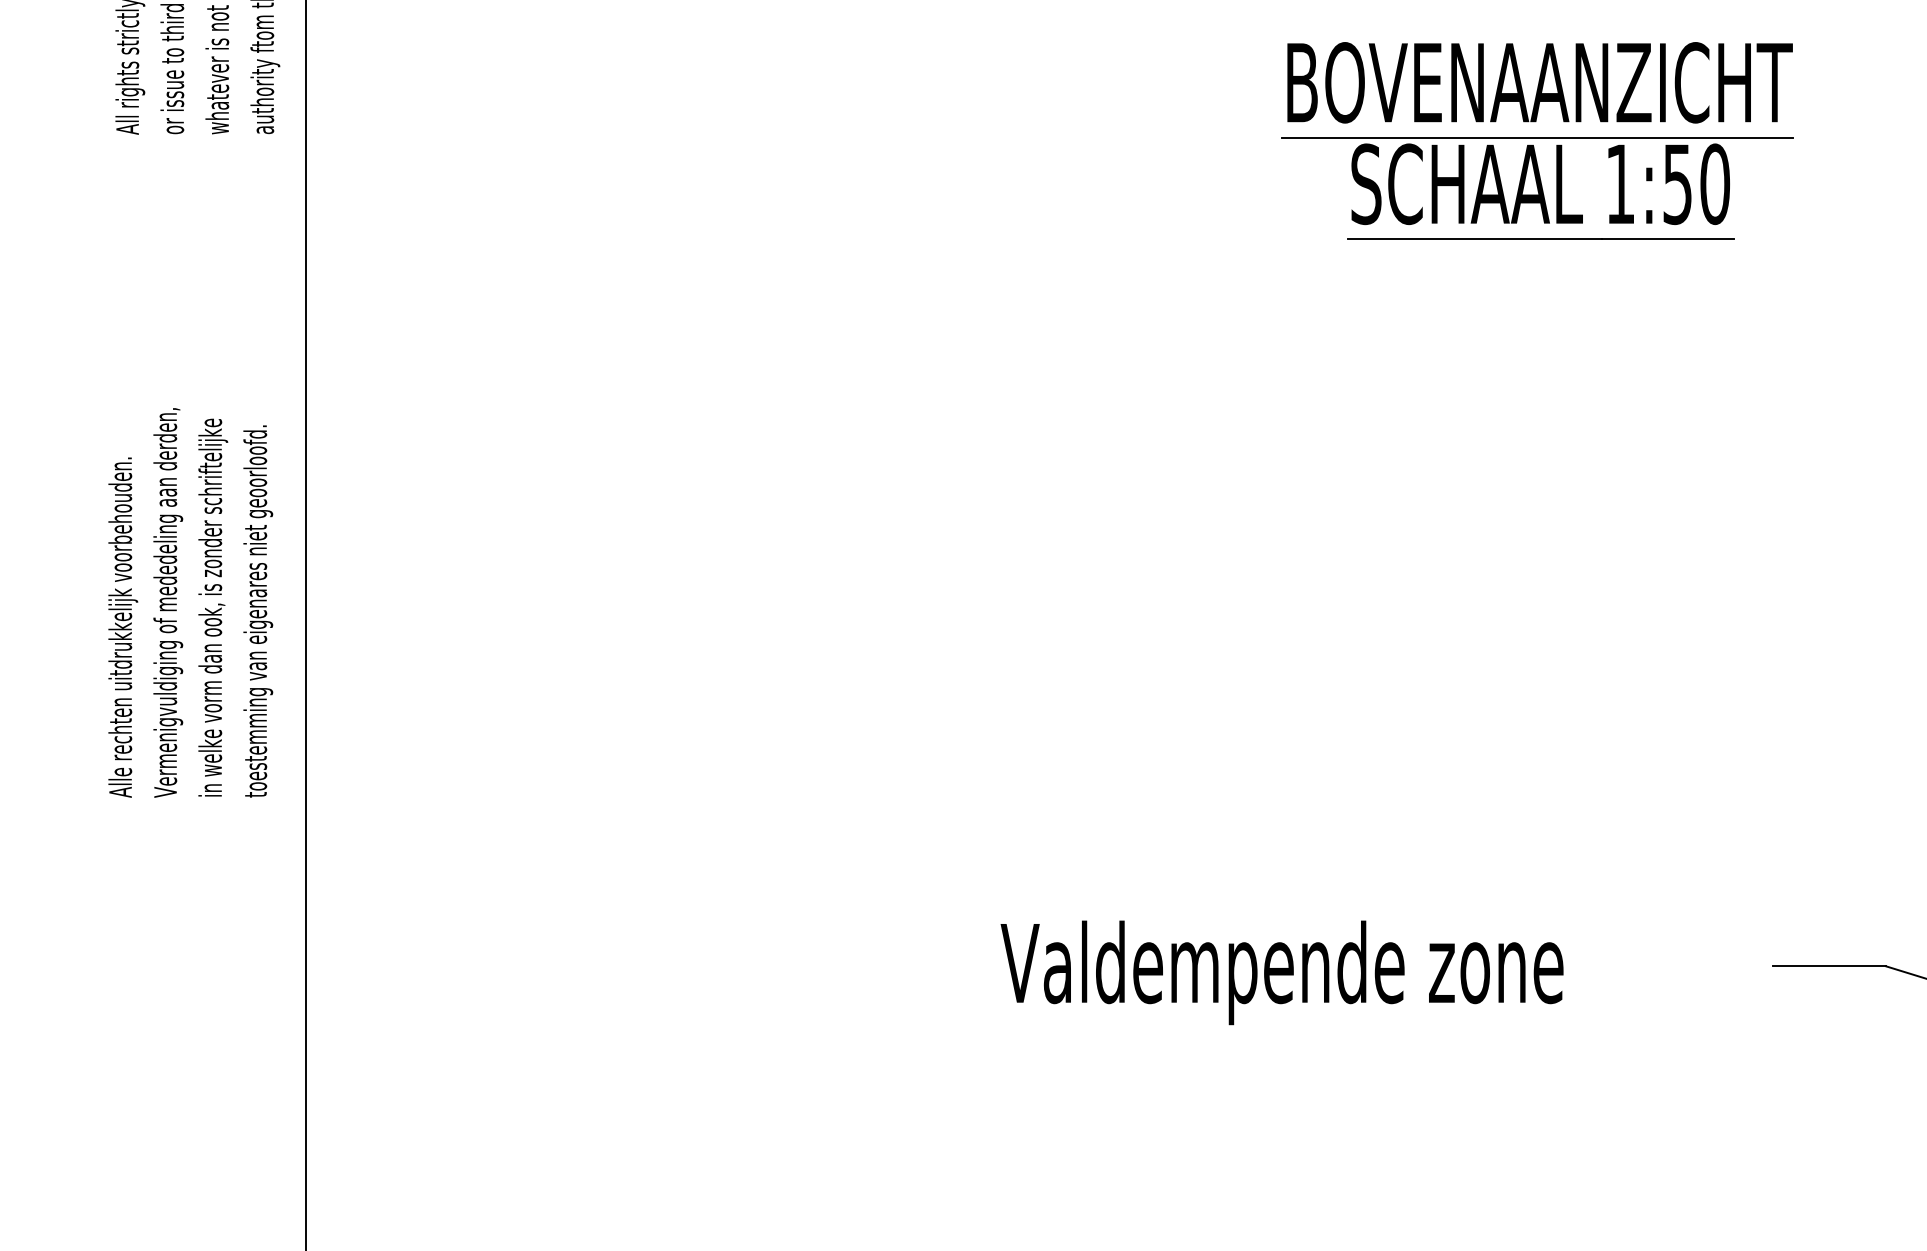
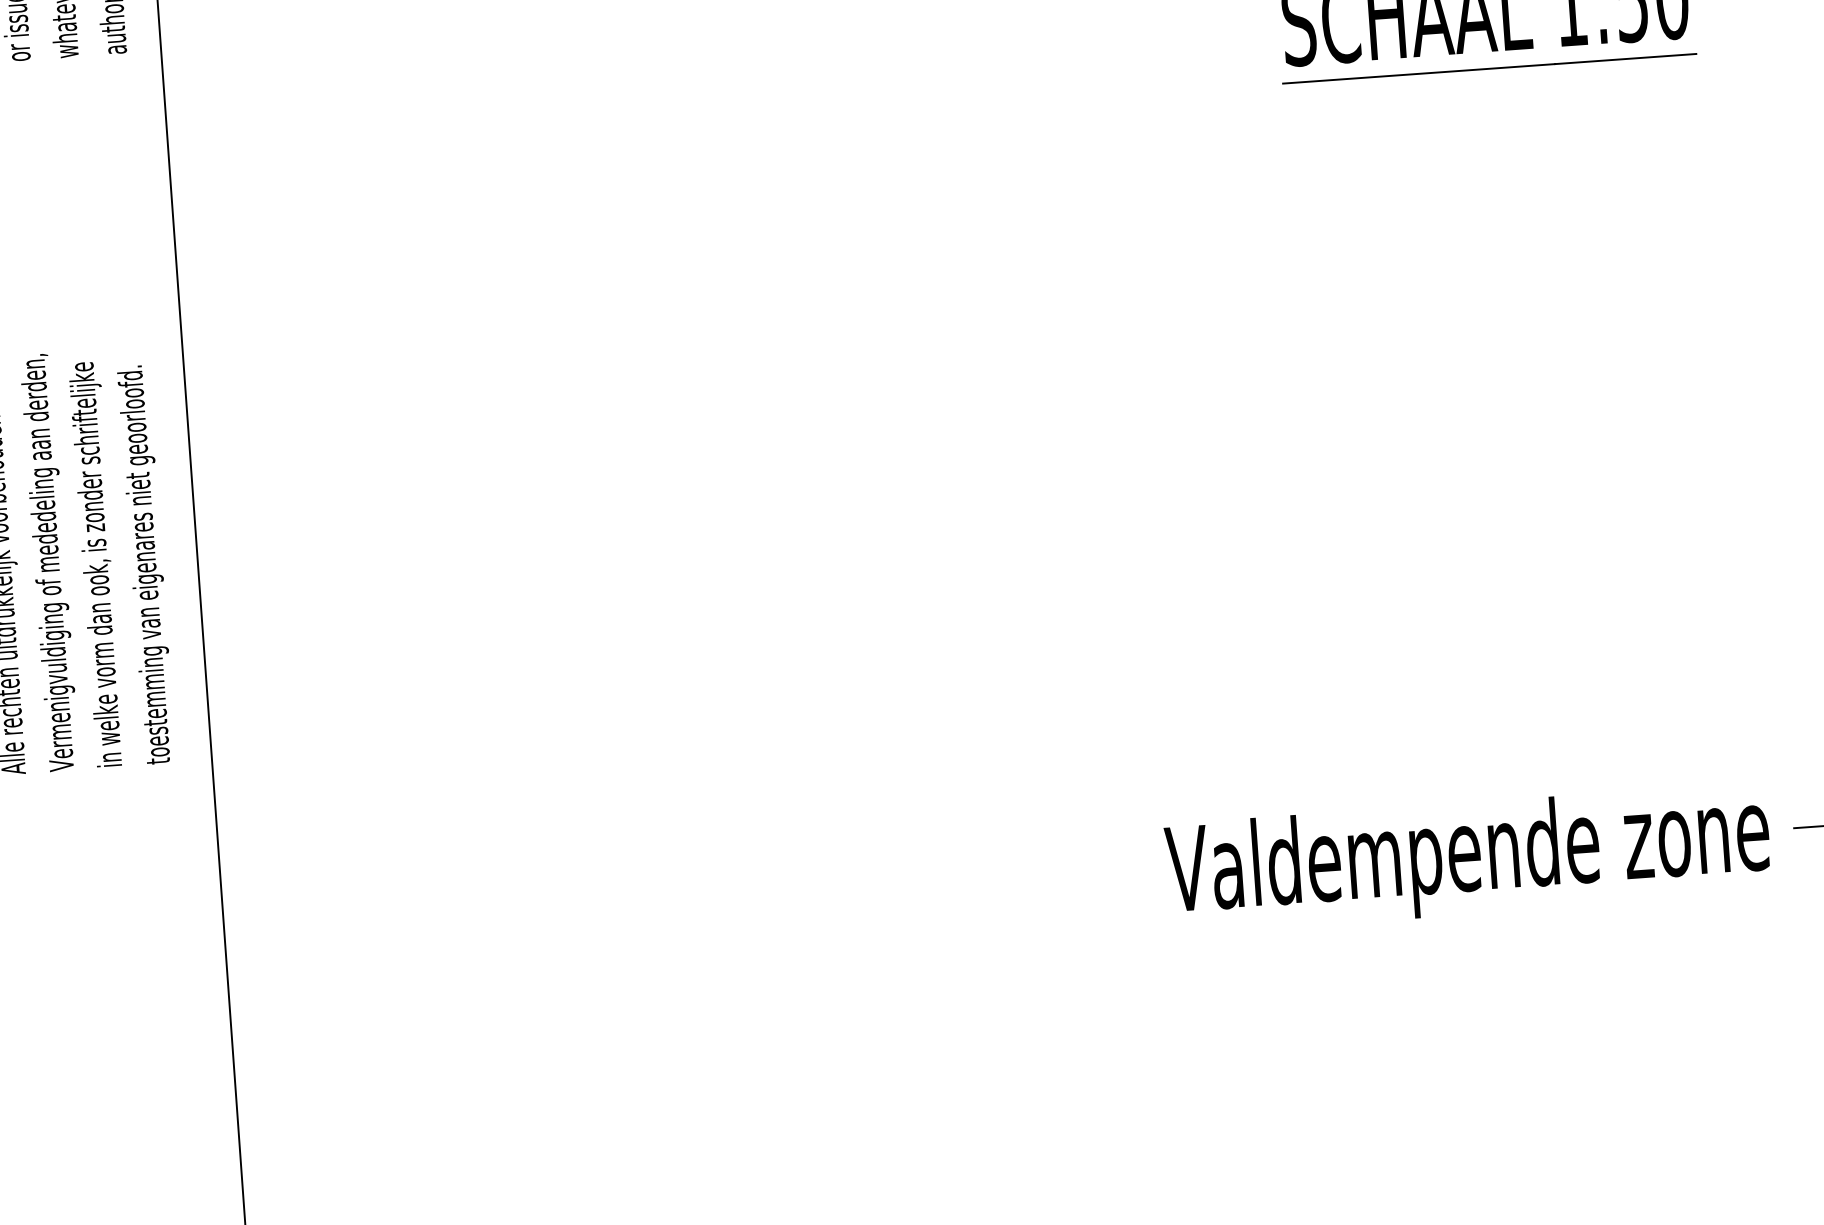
text: (1281, 972) -> (1467, 858), moved

